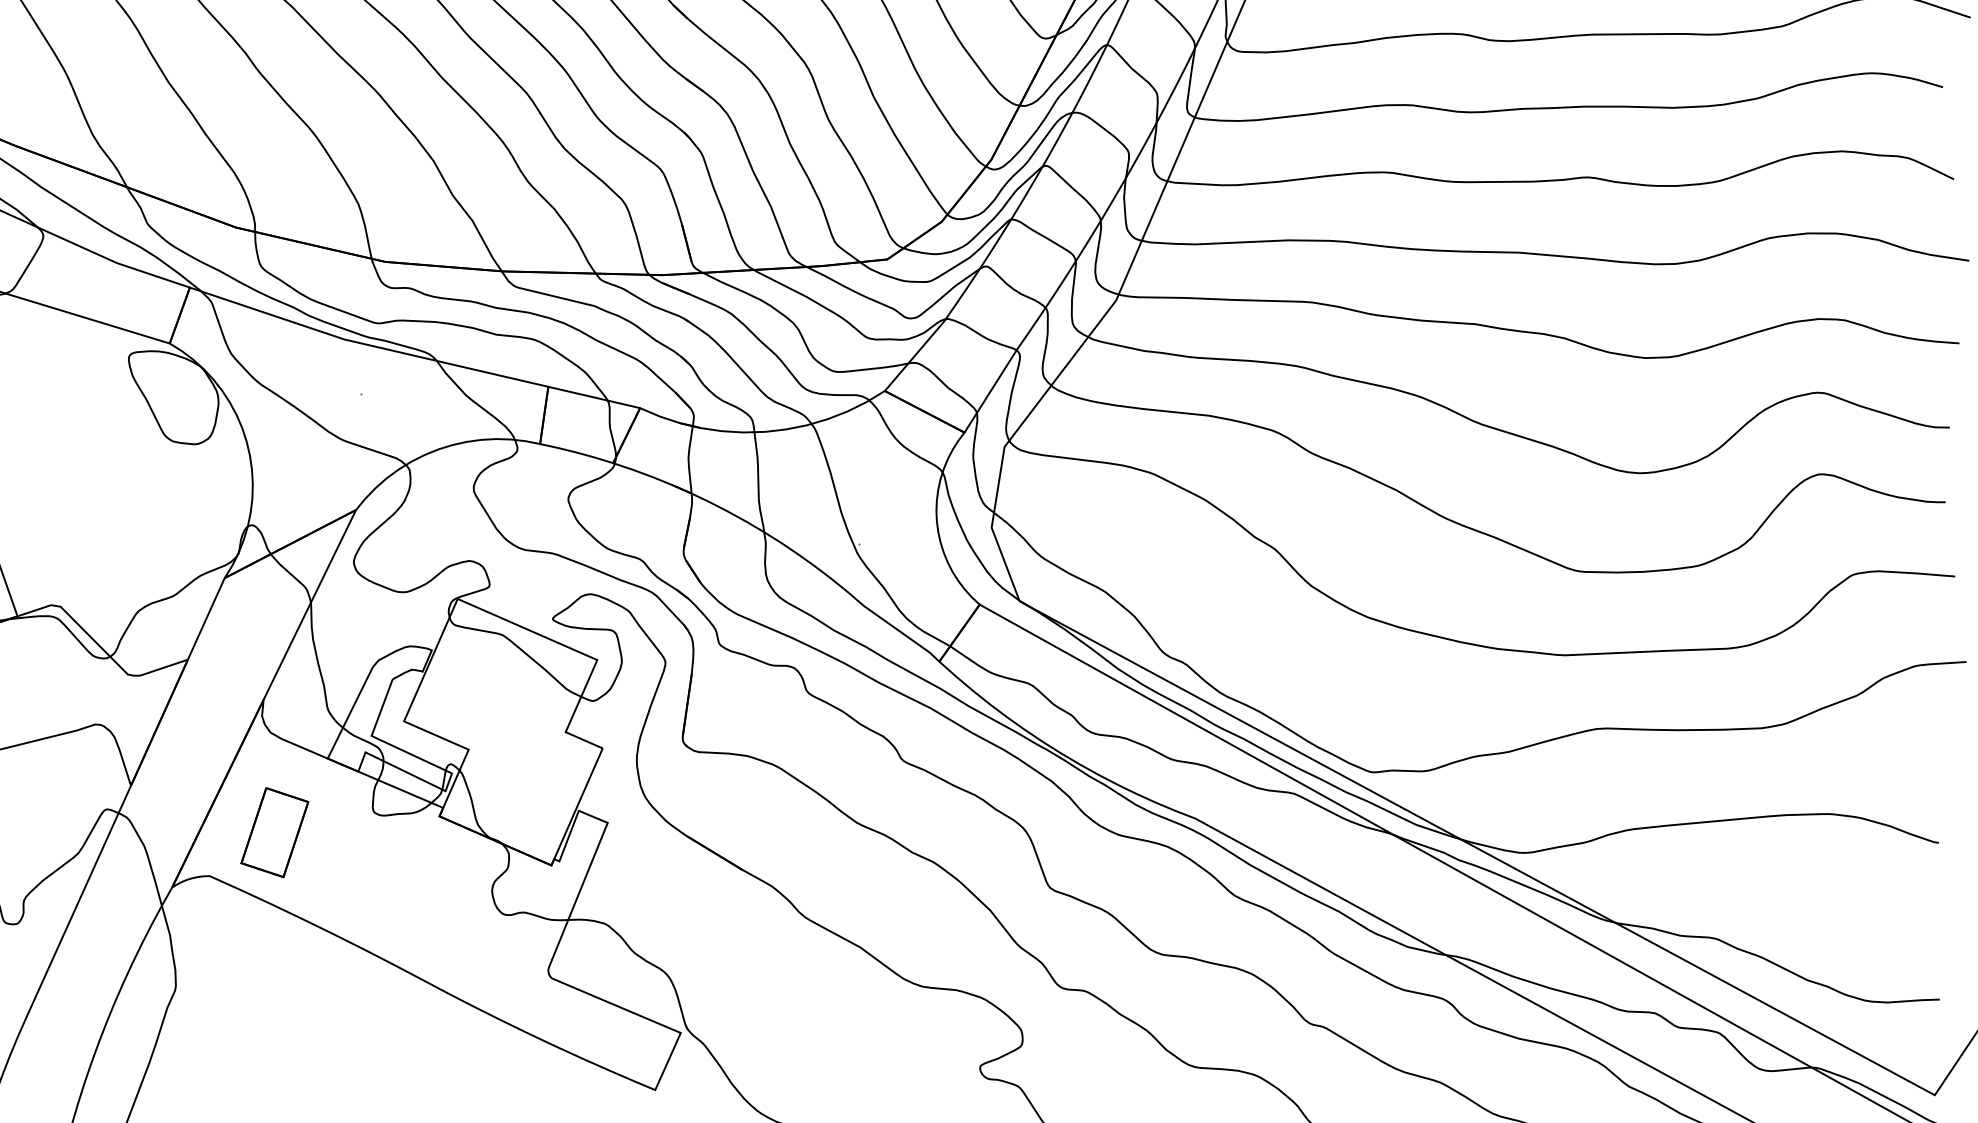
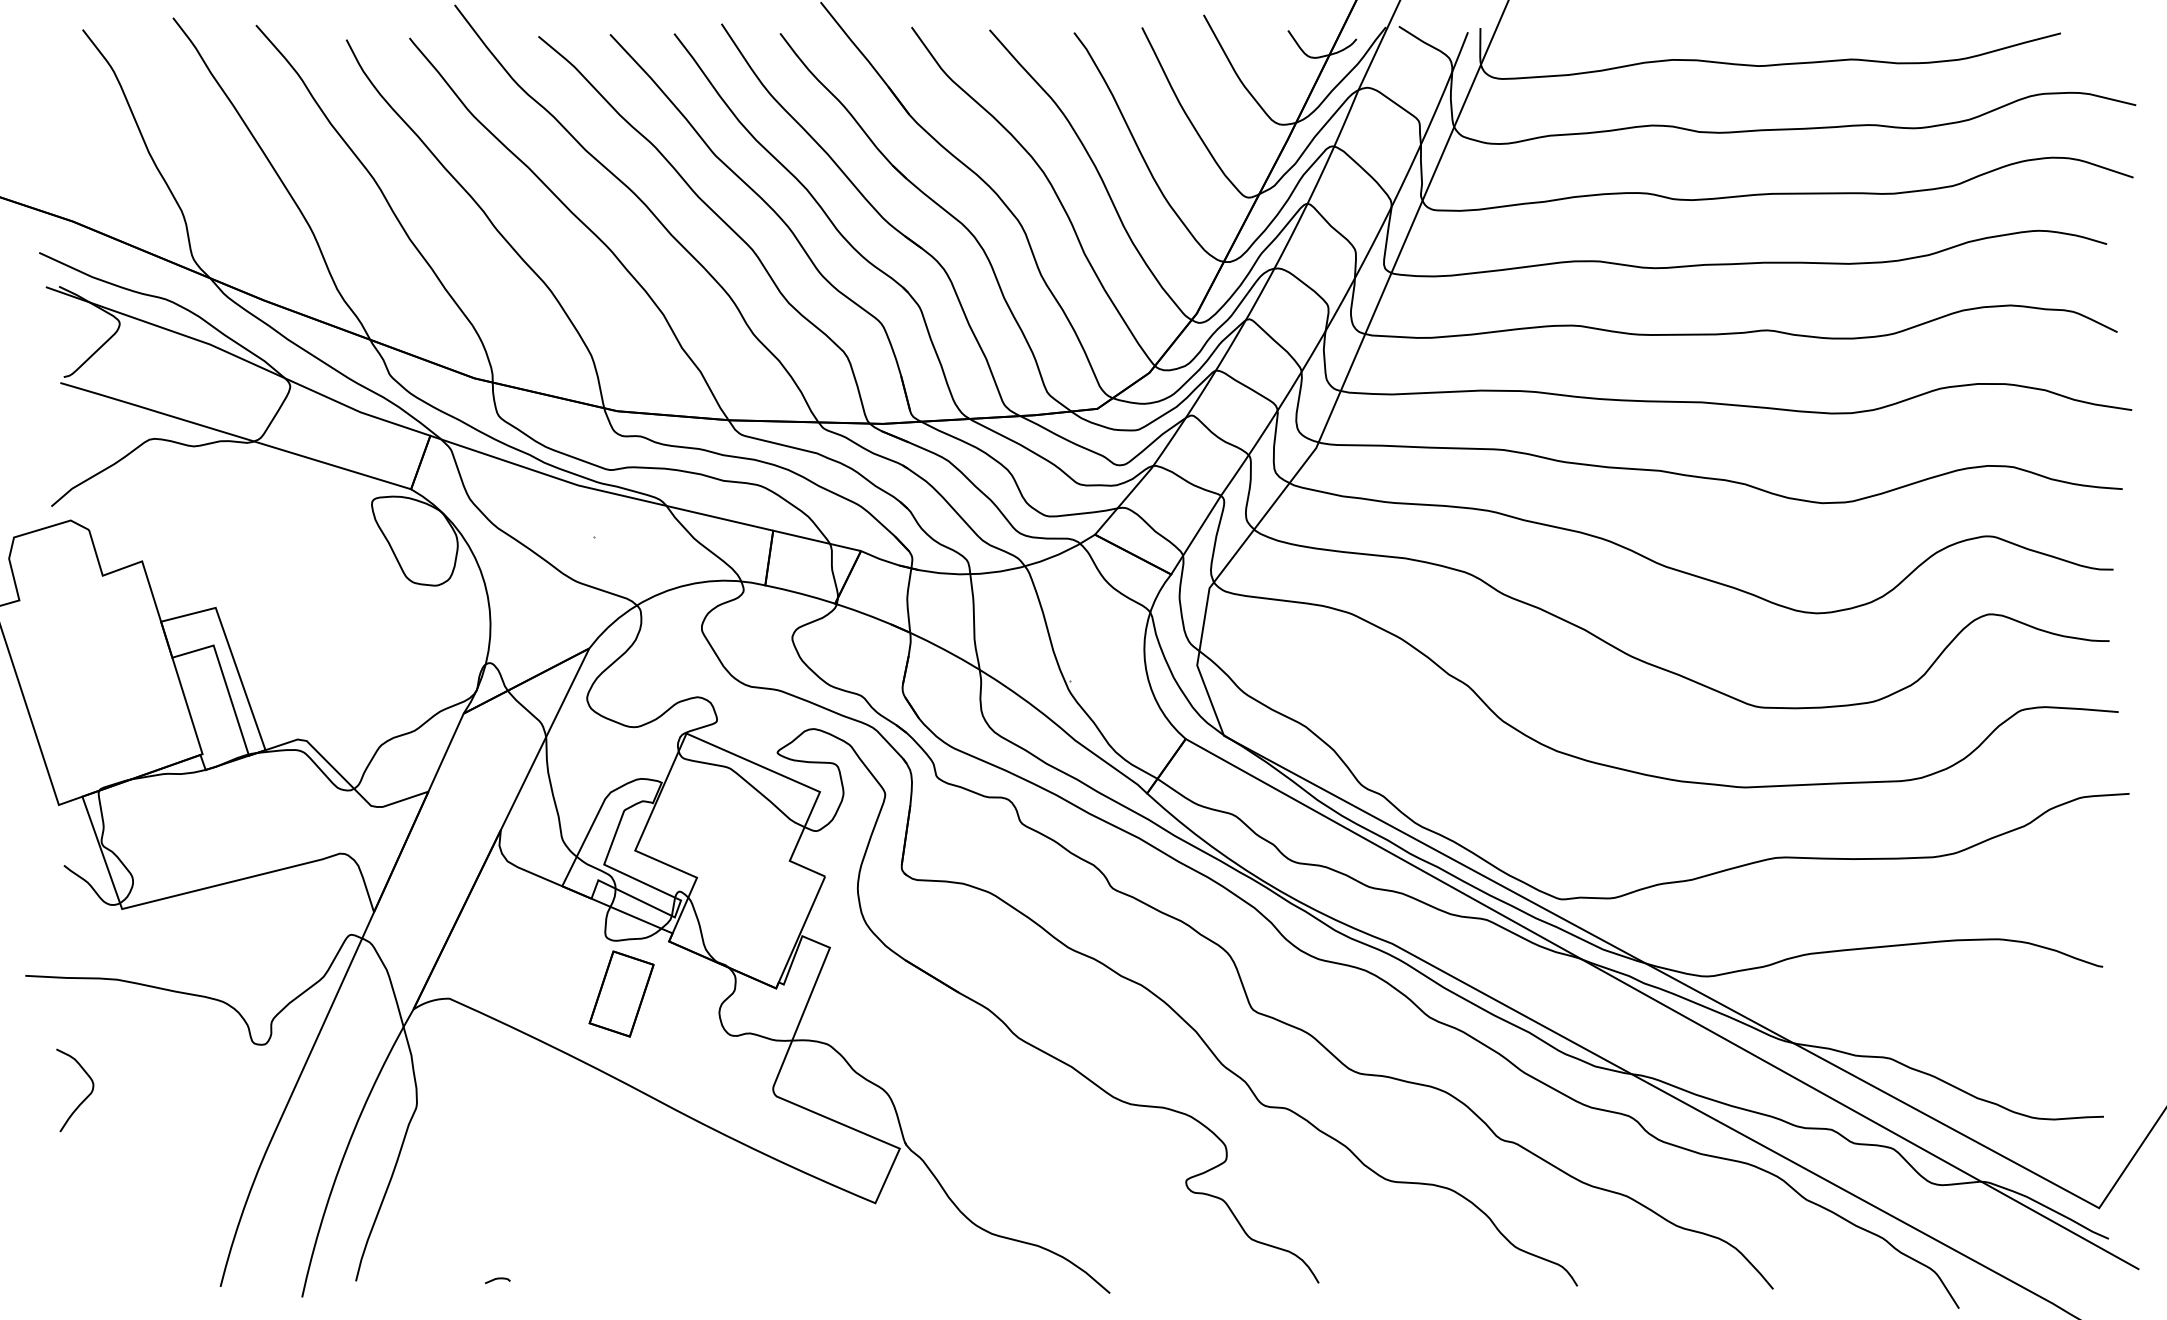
part: (274, 832) -> (621, 993), moved

